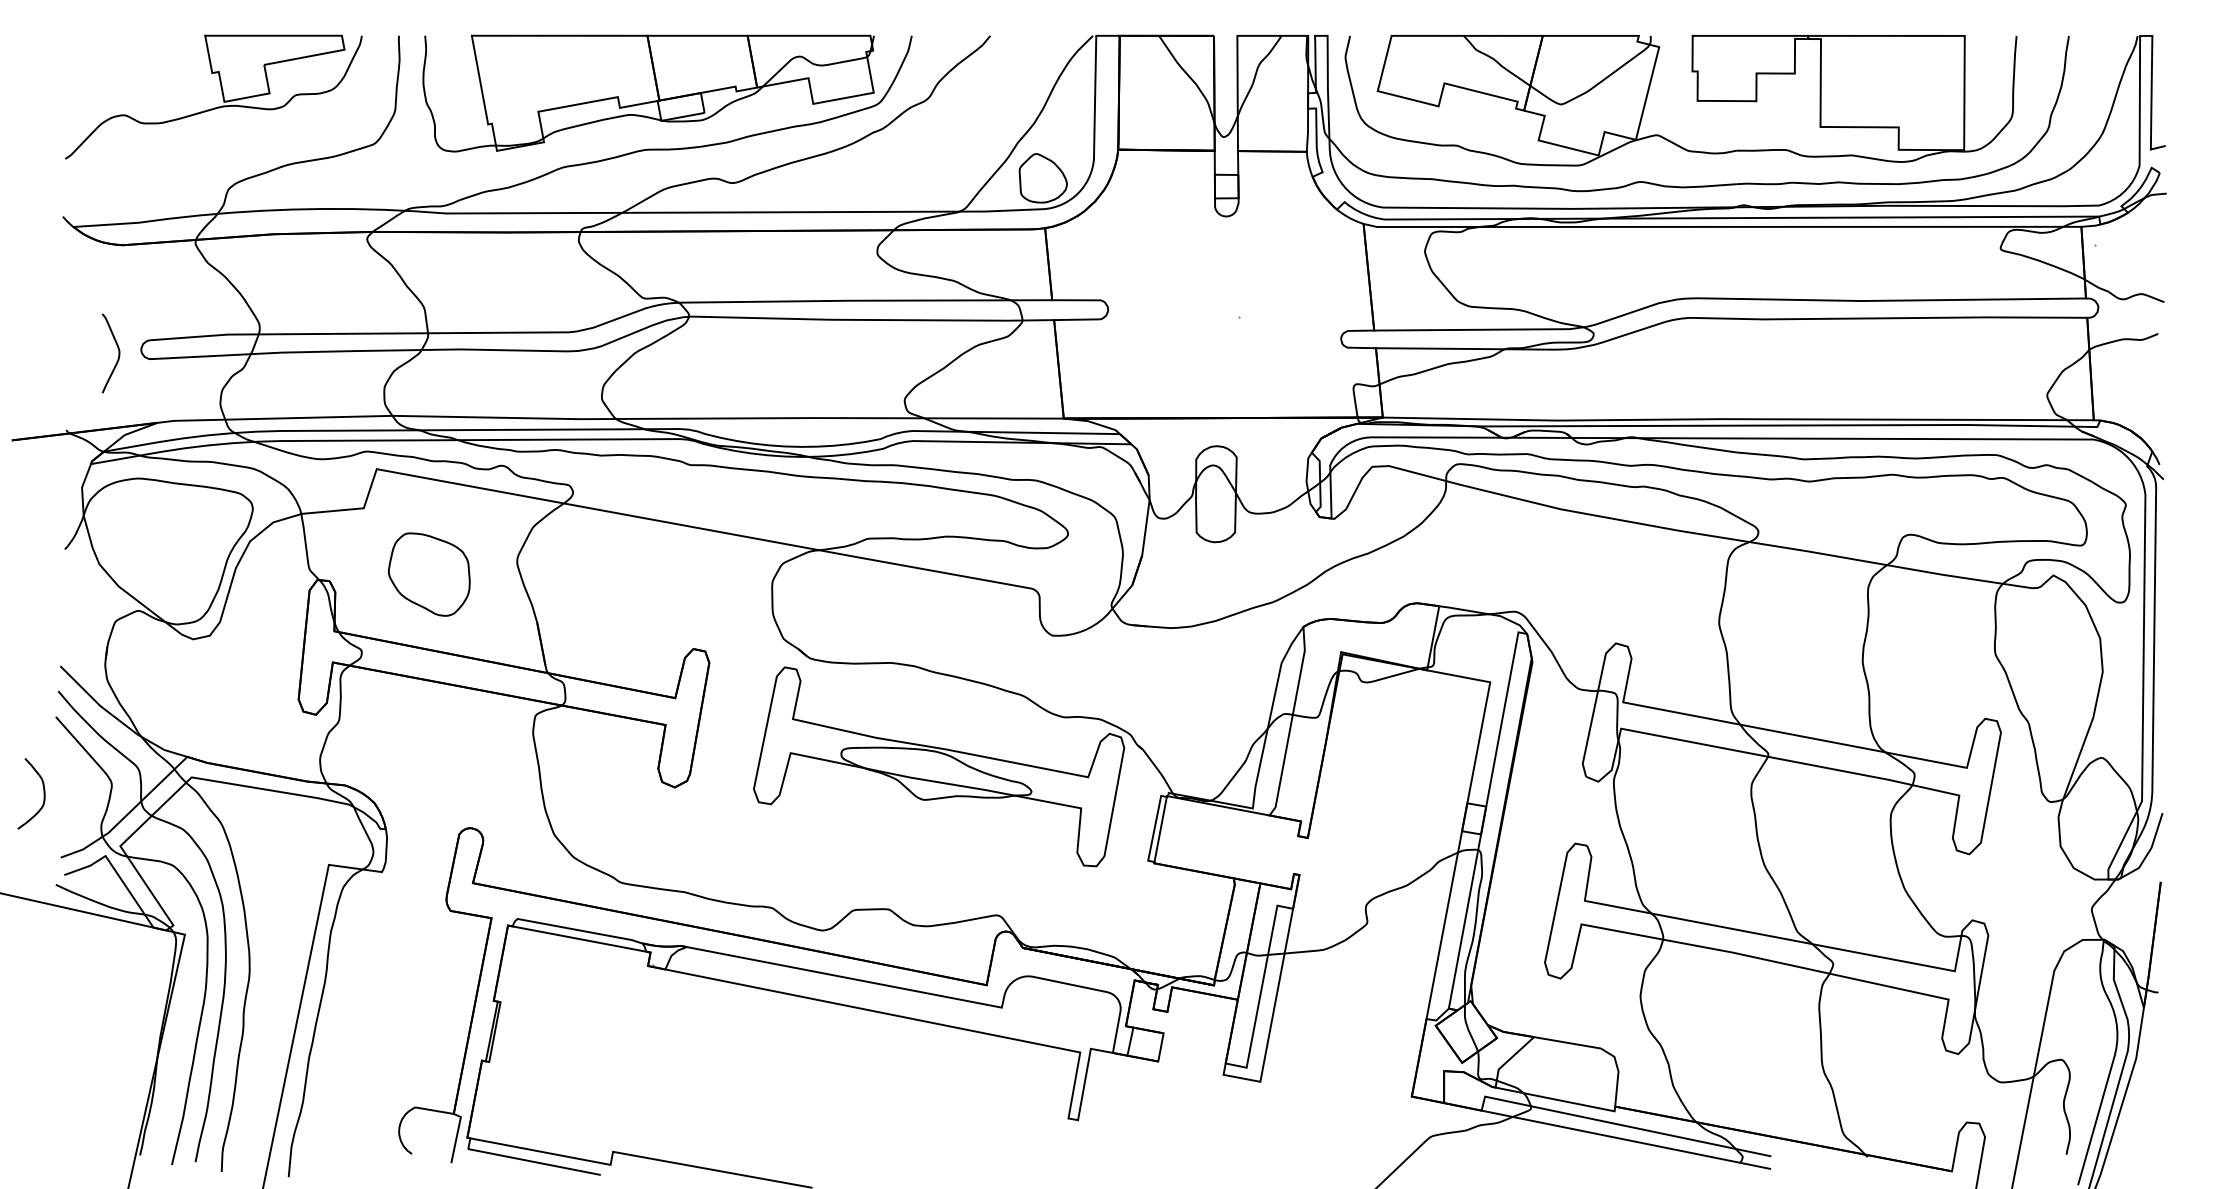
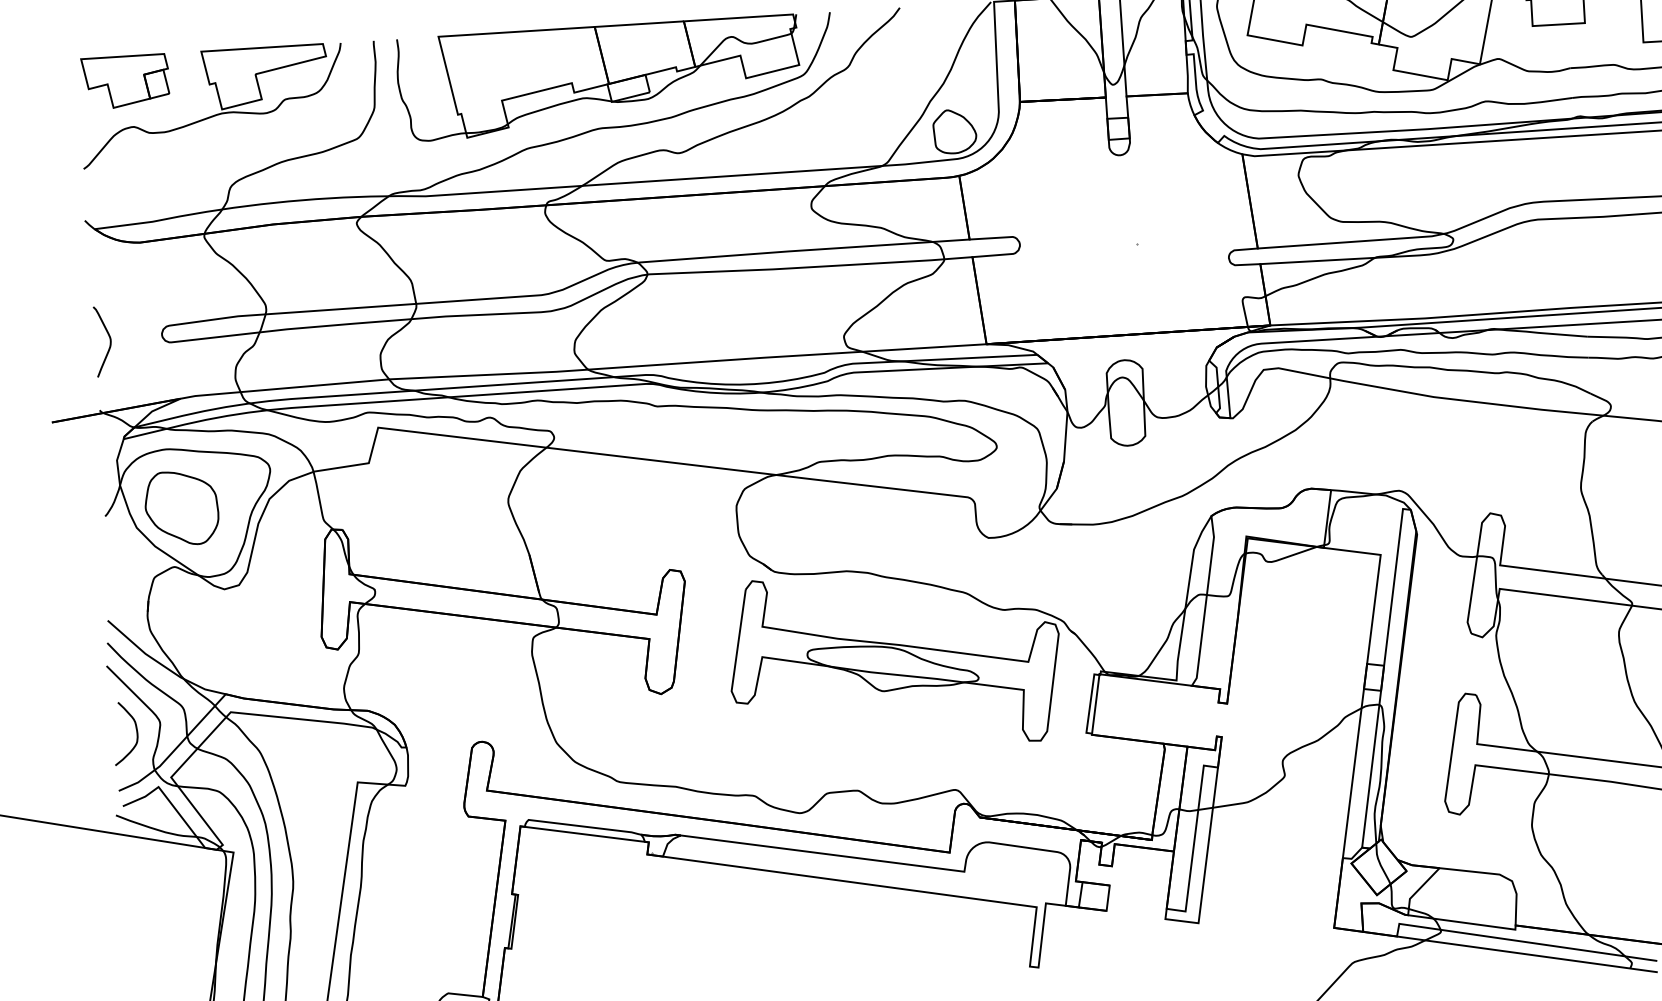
part: (118, 63) -> (125, 81), added
curve: (118, 353) -> (109, 341), moved
part: (429, 574) -> (182, 508), moved
curve: (43, 793) -> (136, 732), moved

